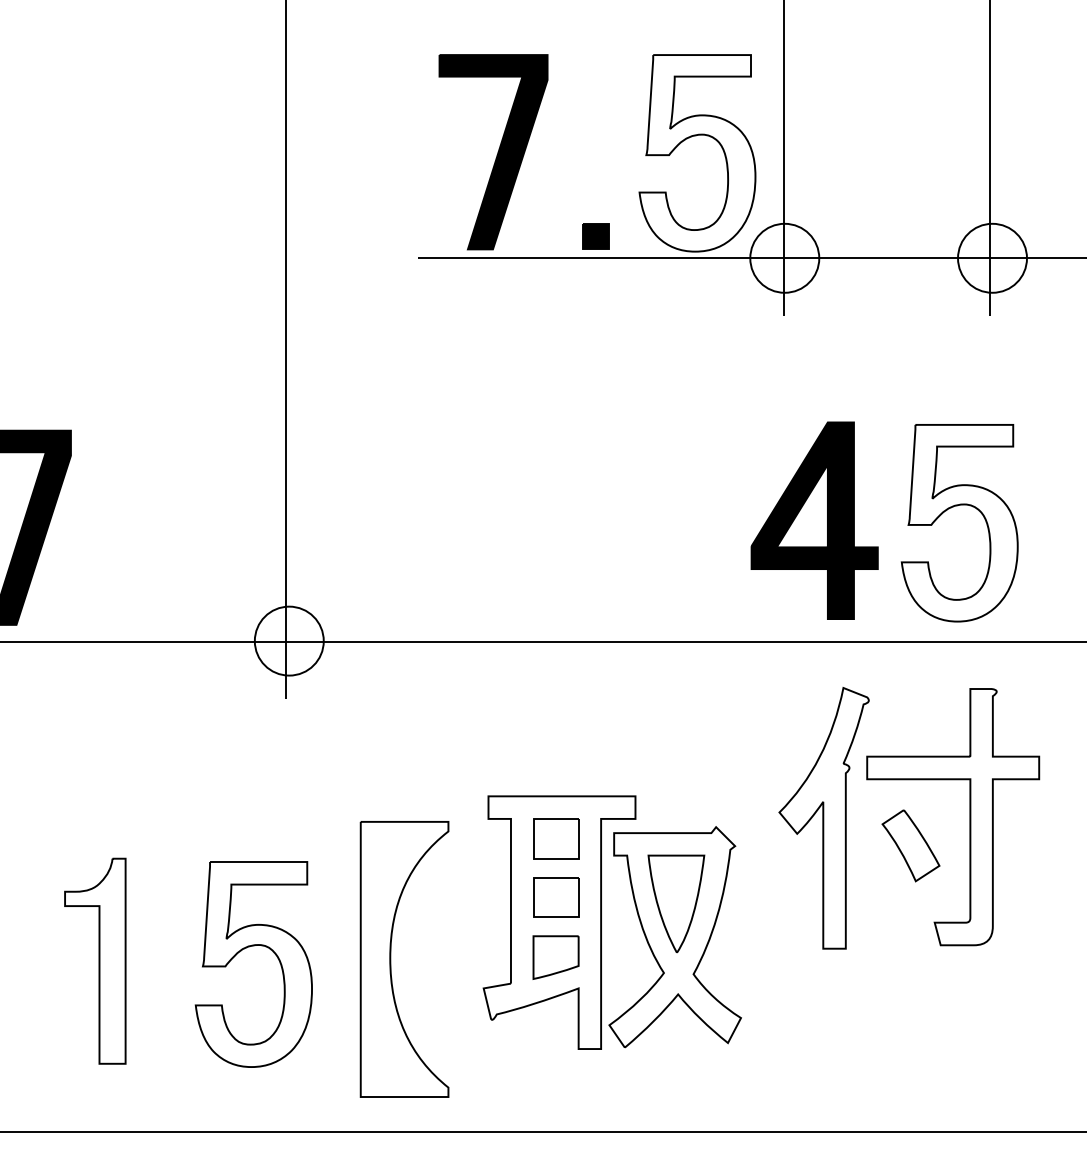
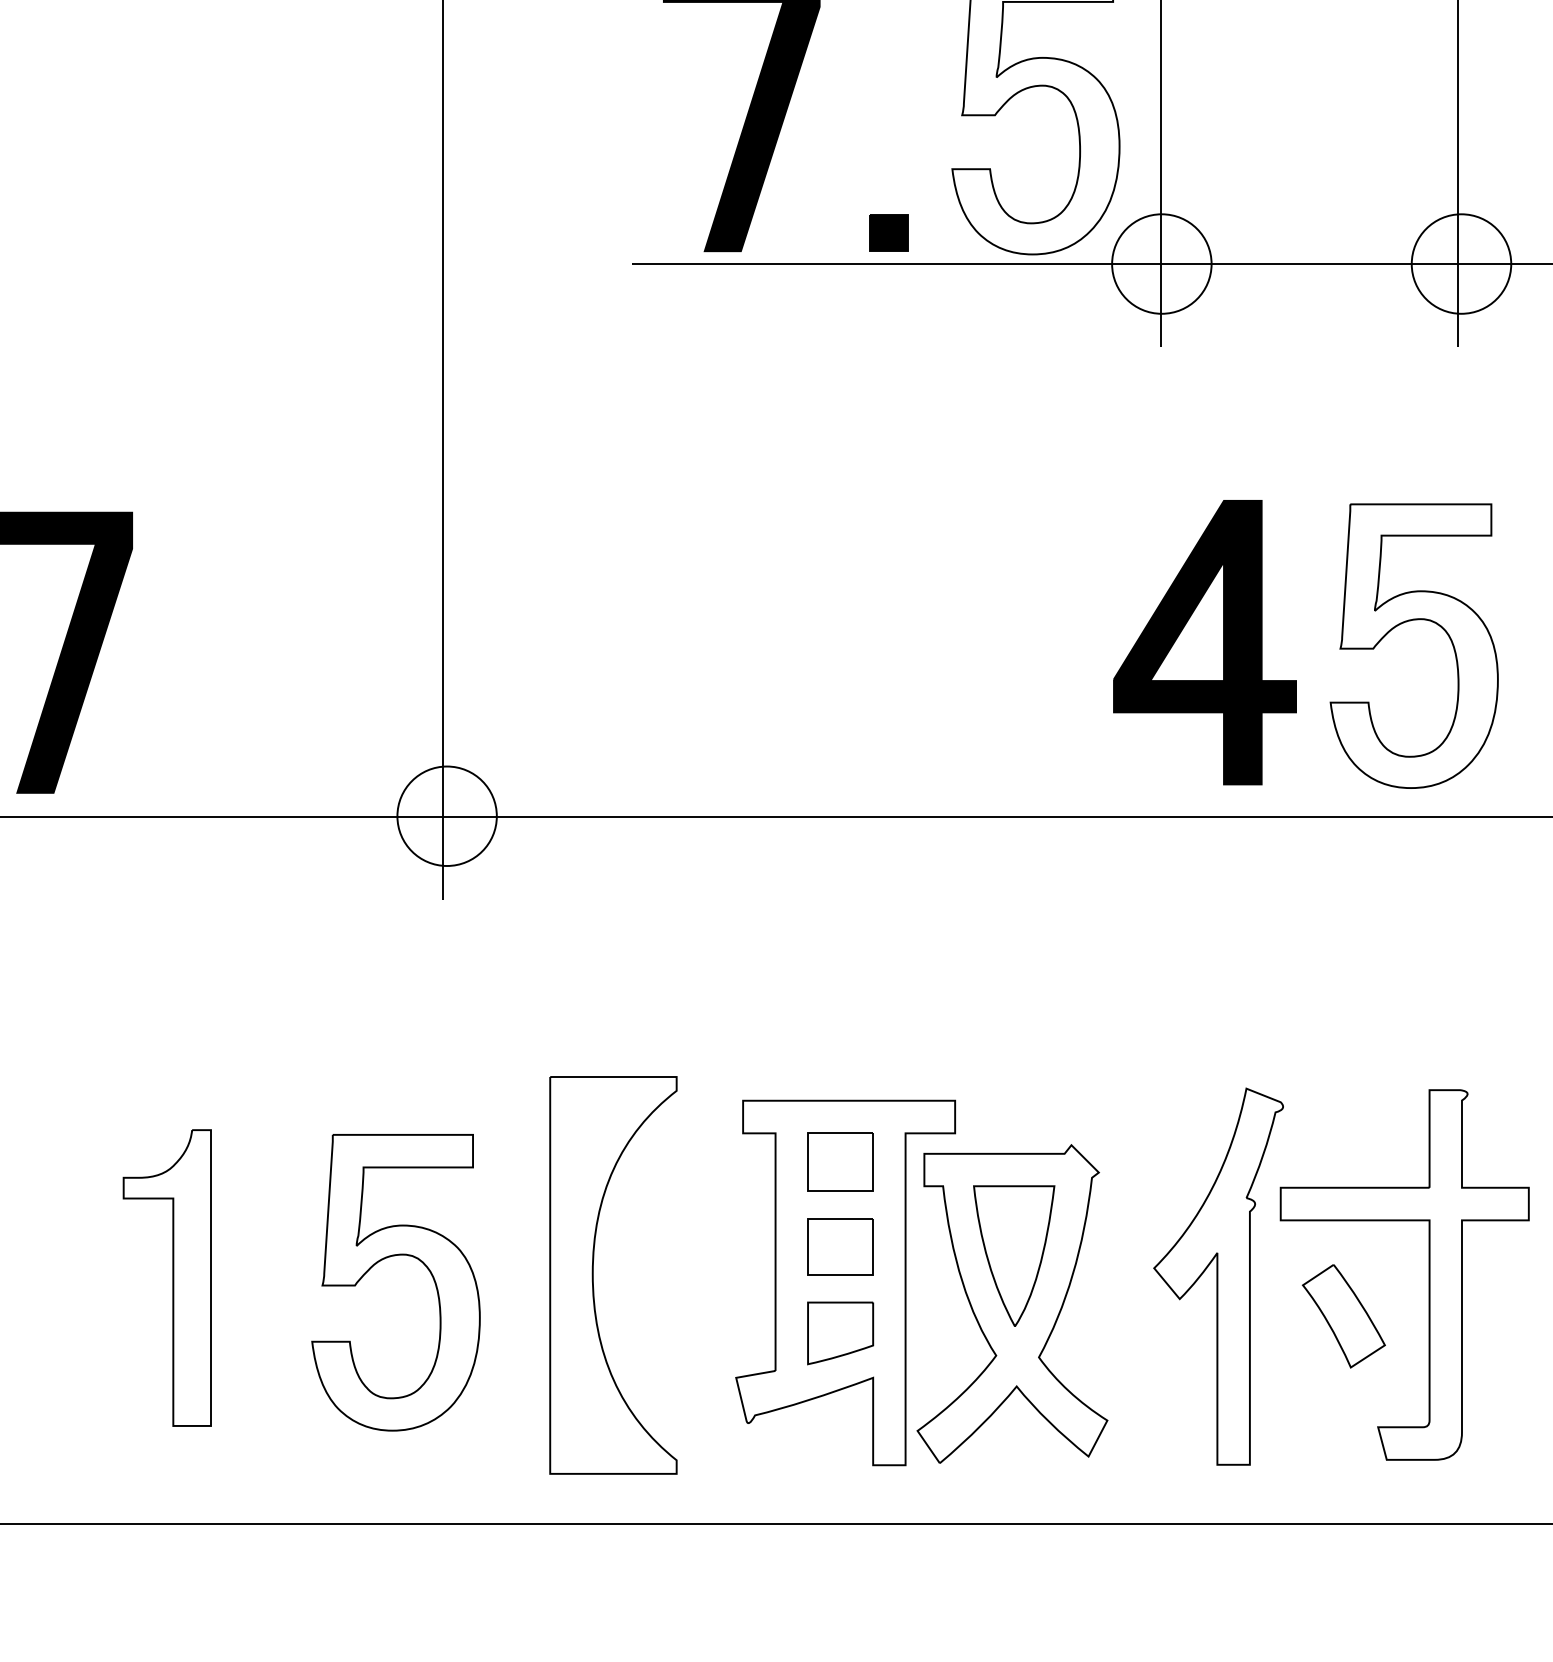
part: (909, 818) -> (1341, 1276), moved
part: (601, 922) -> (906, 1282), moved

